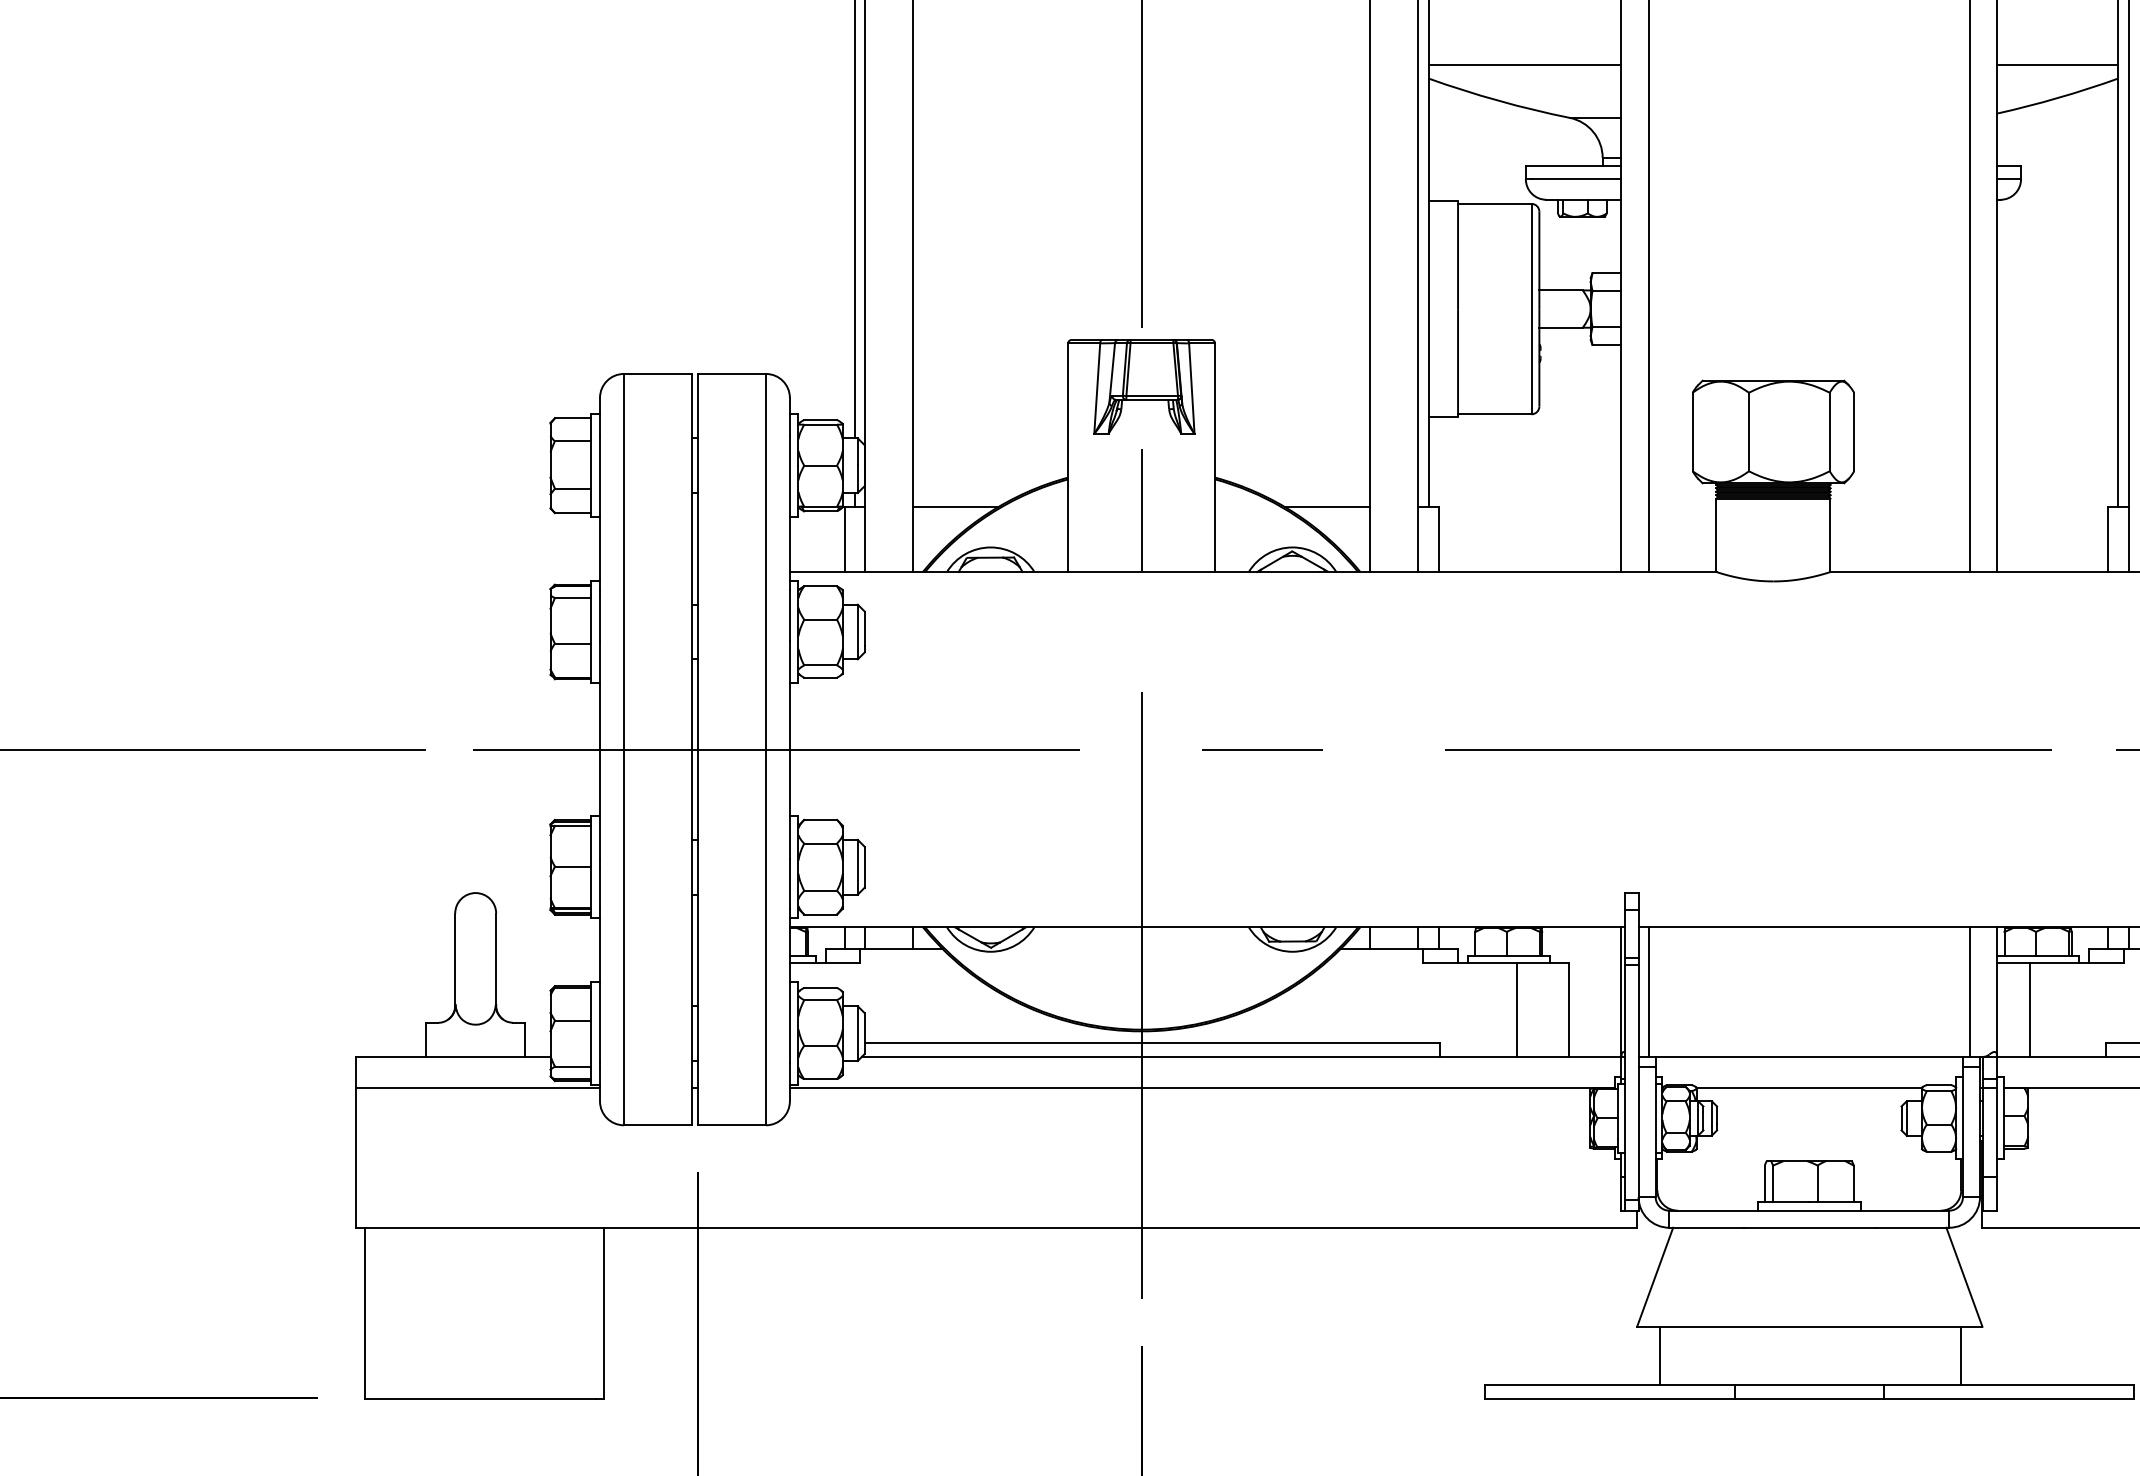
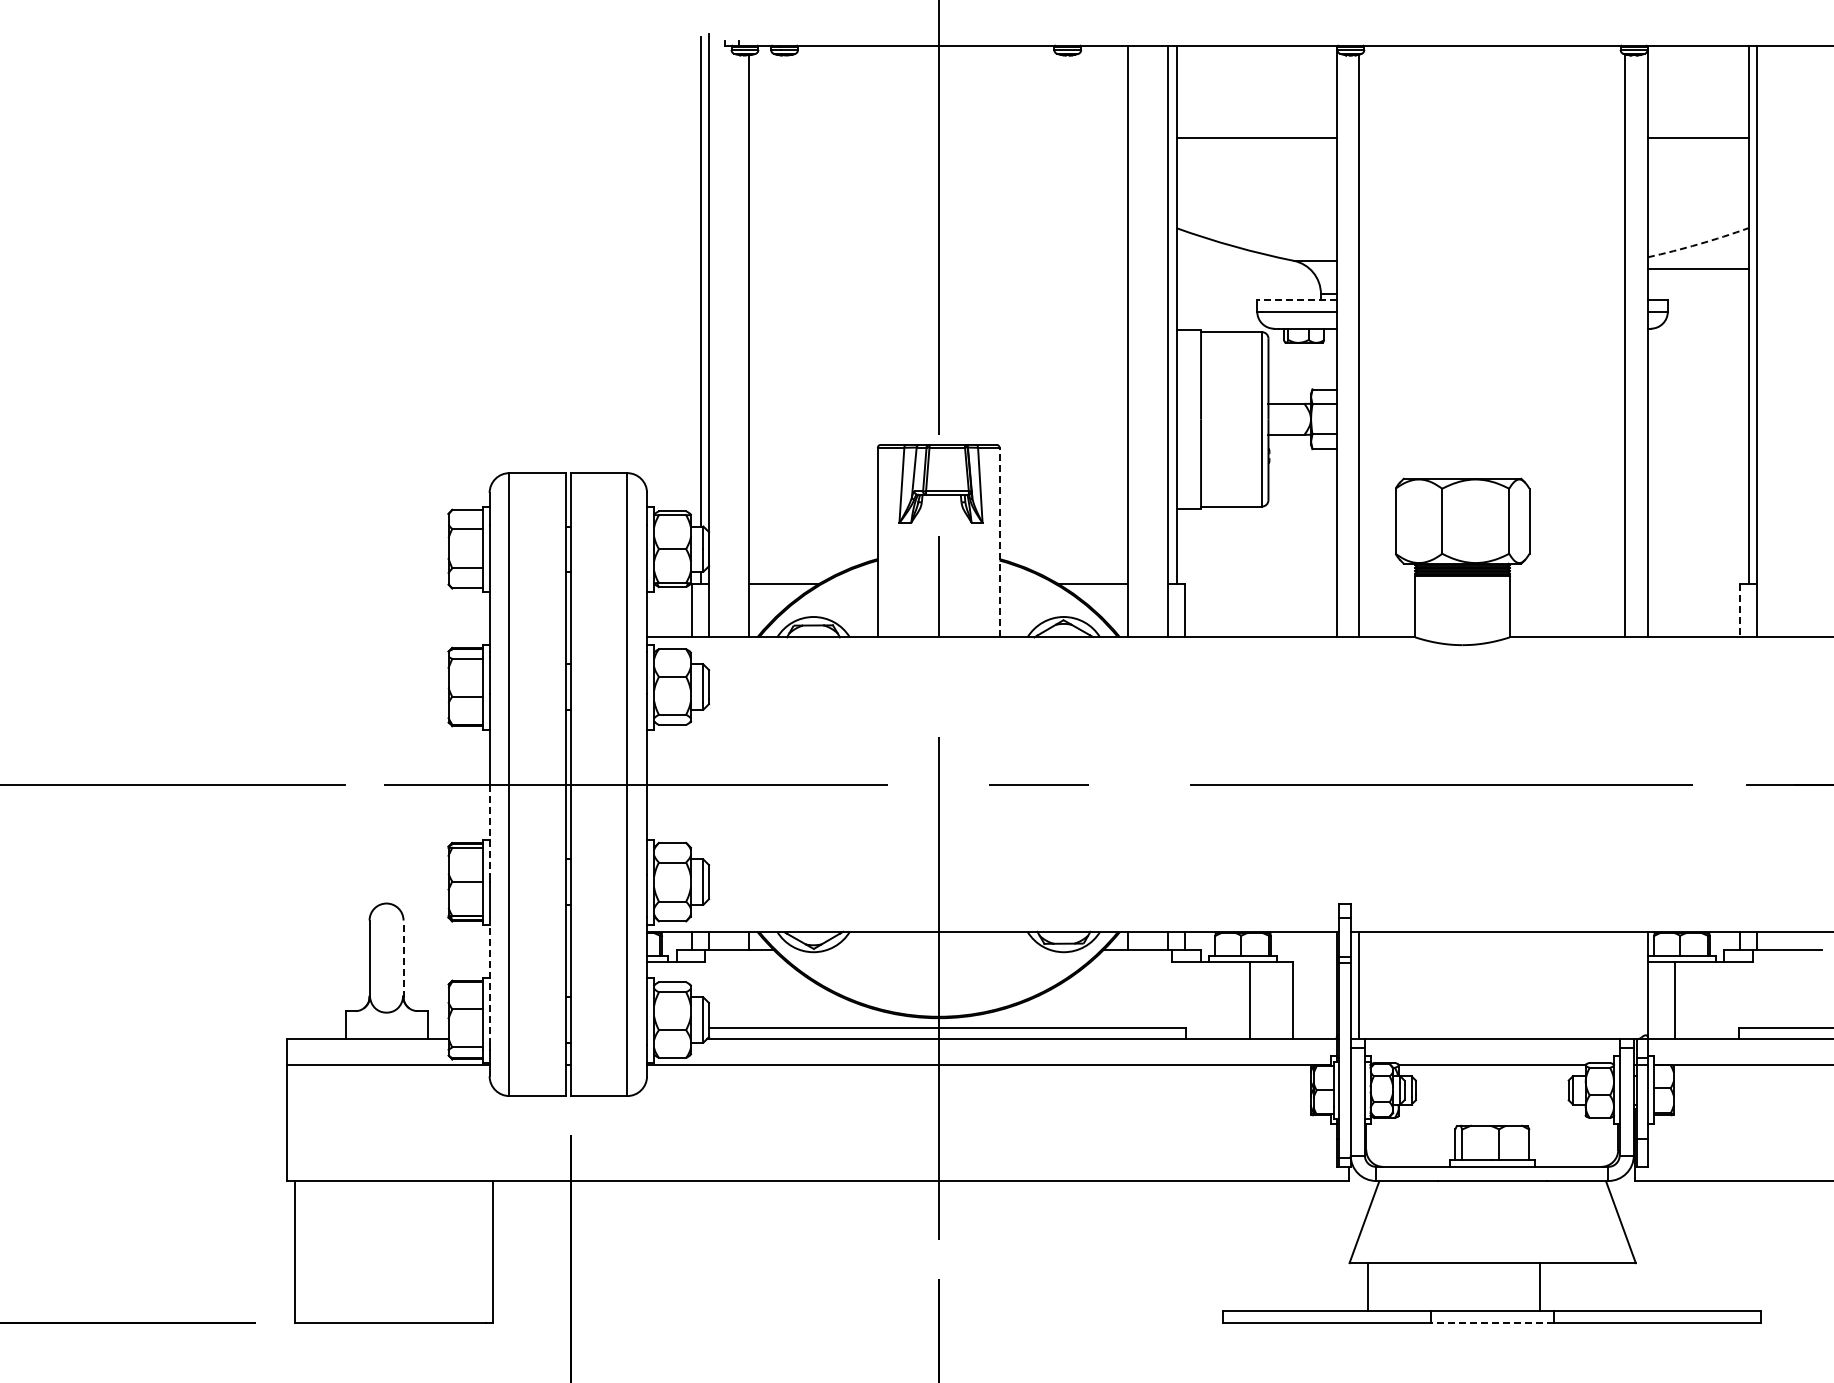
line: (1524, 65) -> (1256, 217), removed
line: (2058, 65) -> (1698, 269), moved
arc: (2058, 98) -> (1698, 244), solid -> dashed
line: (1573, 165) -> (1296, 300), solid -> dashed
line: (1214, 457) -> (999, 542), solid -> dashed
line: (2108, 539) -> (1740, 610), solid -> dashed
line: (599, 804) -> (489, 830), solid -> dashed
line: (496, 959) -> (403, 958), solid -> dashed
line: (599, 985) -> (489, 980), solid -> dashed
line: (1969, 991) -> (1625, 985), removed
line: (1961, 1356) -> (1540, 1287), moved
line: (1809, 1398) -> (1492, 1322), solid -> dashed

